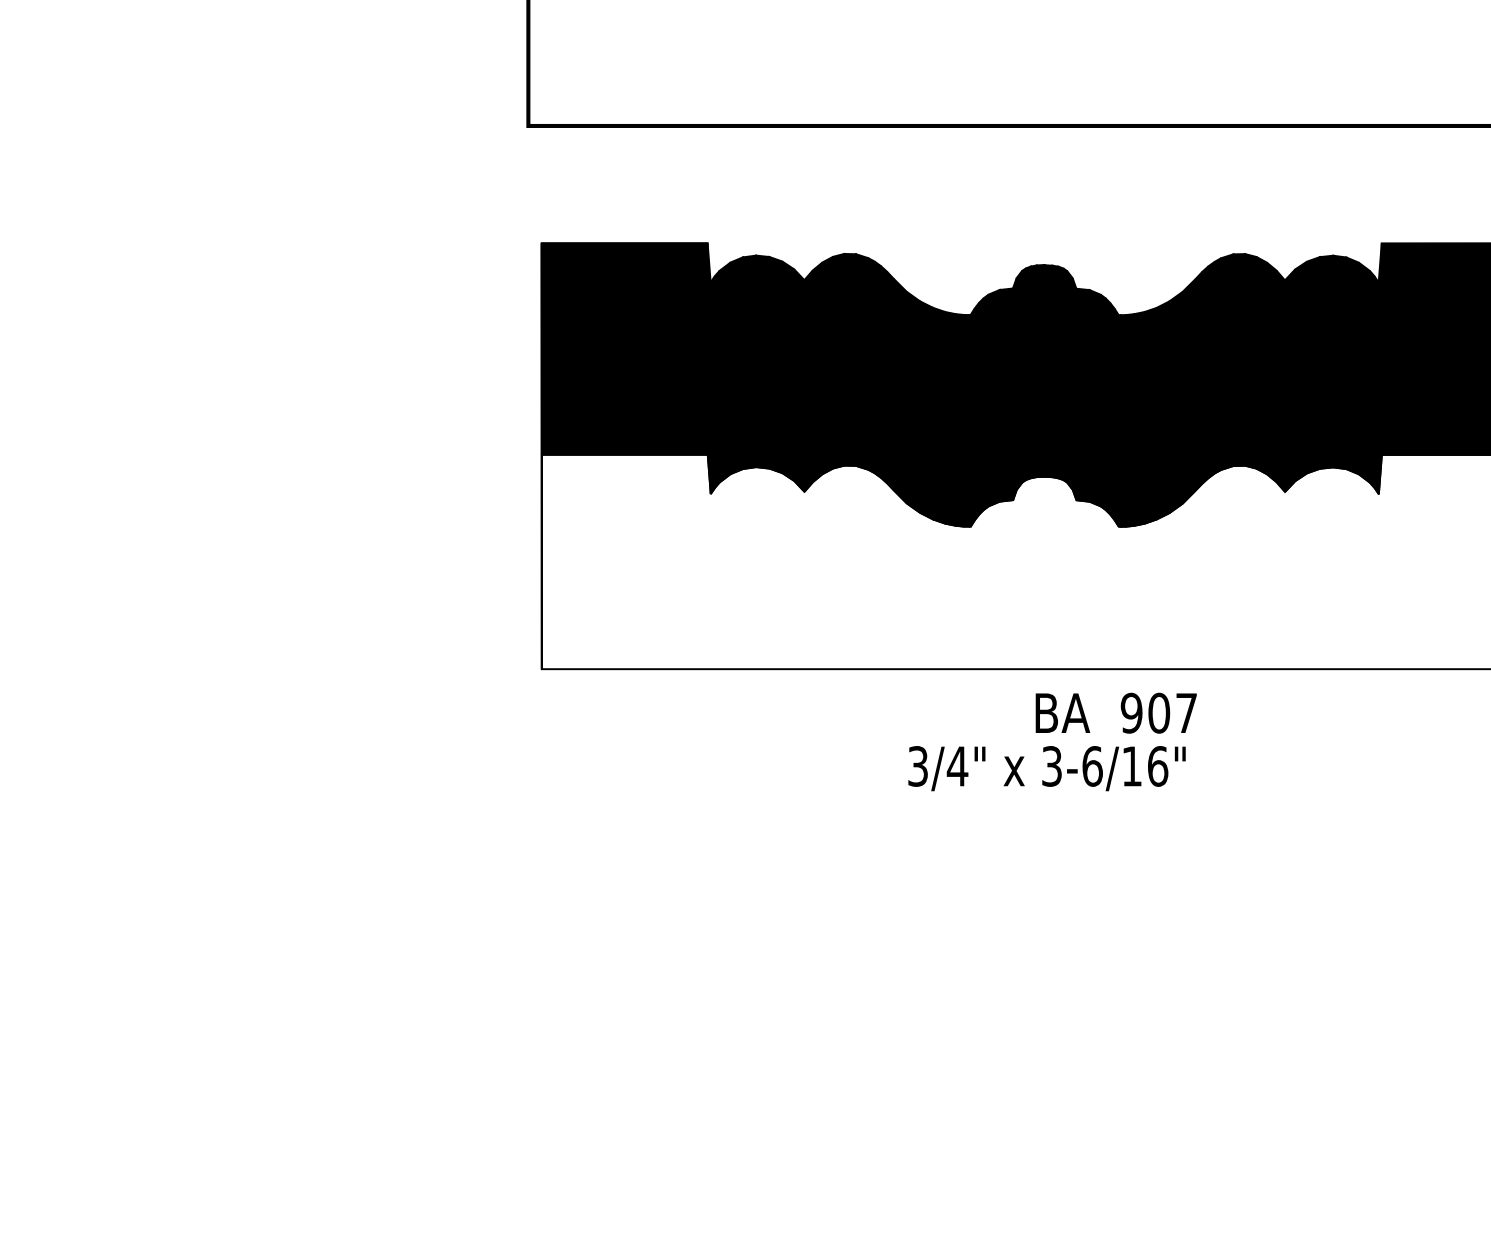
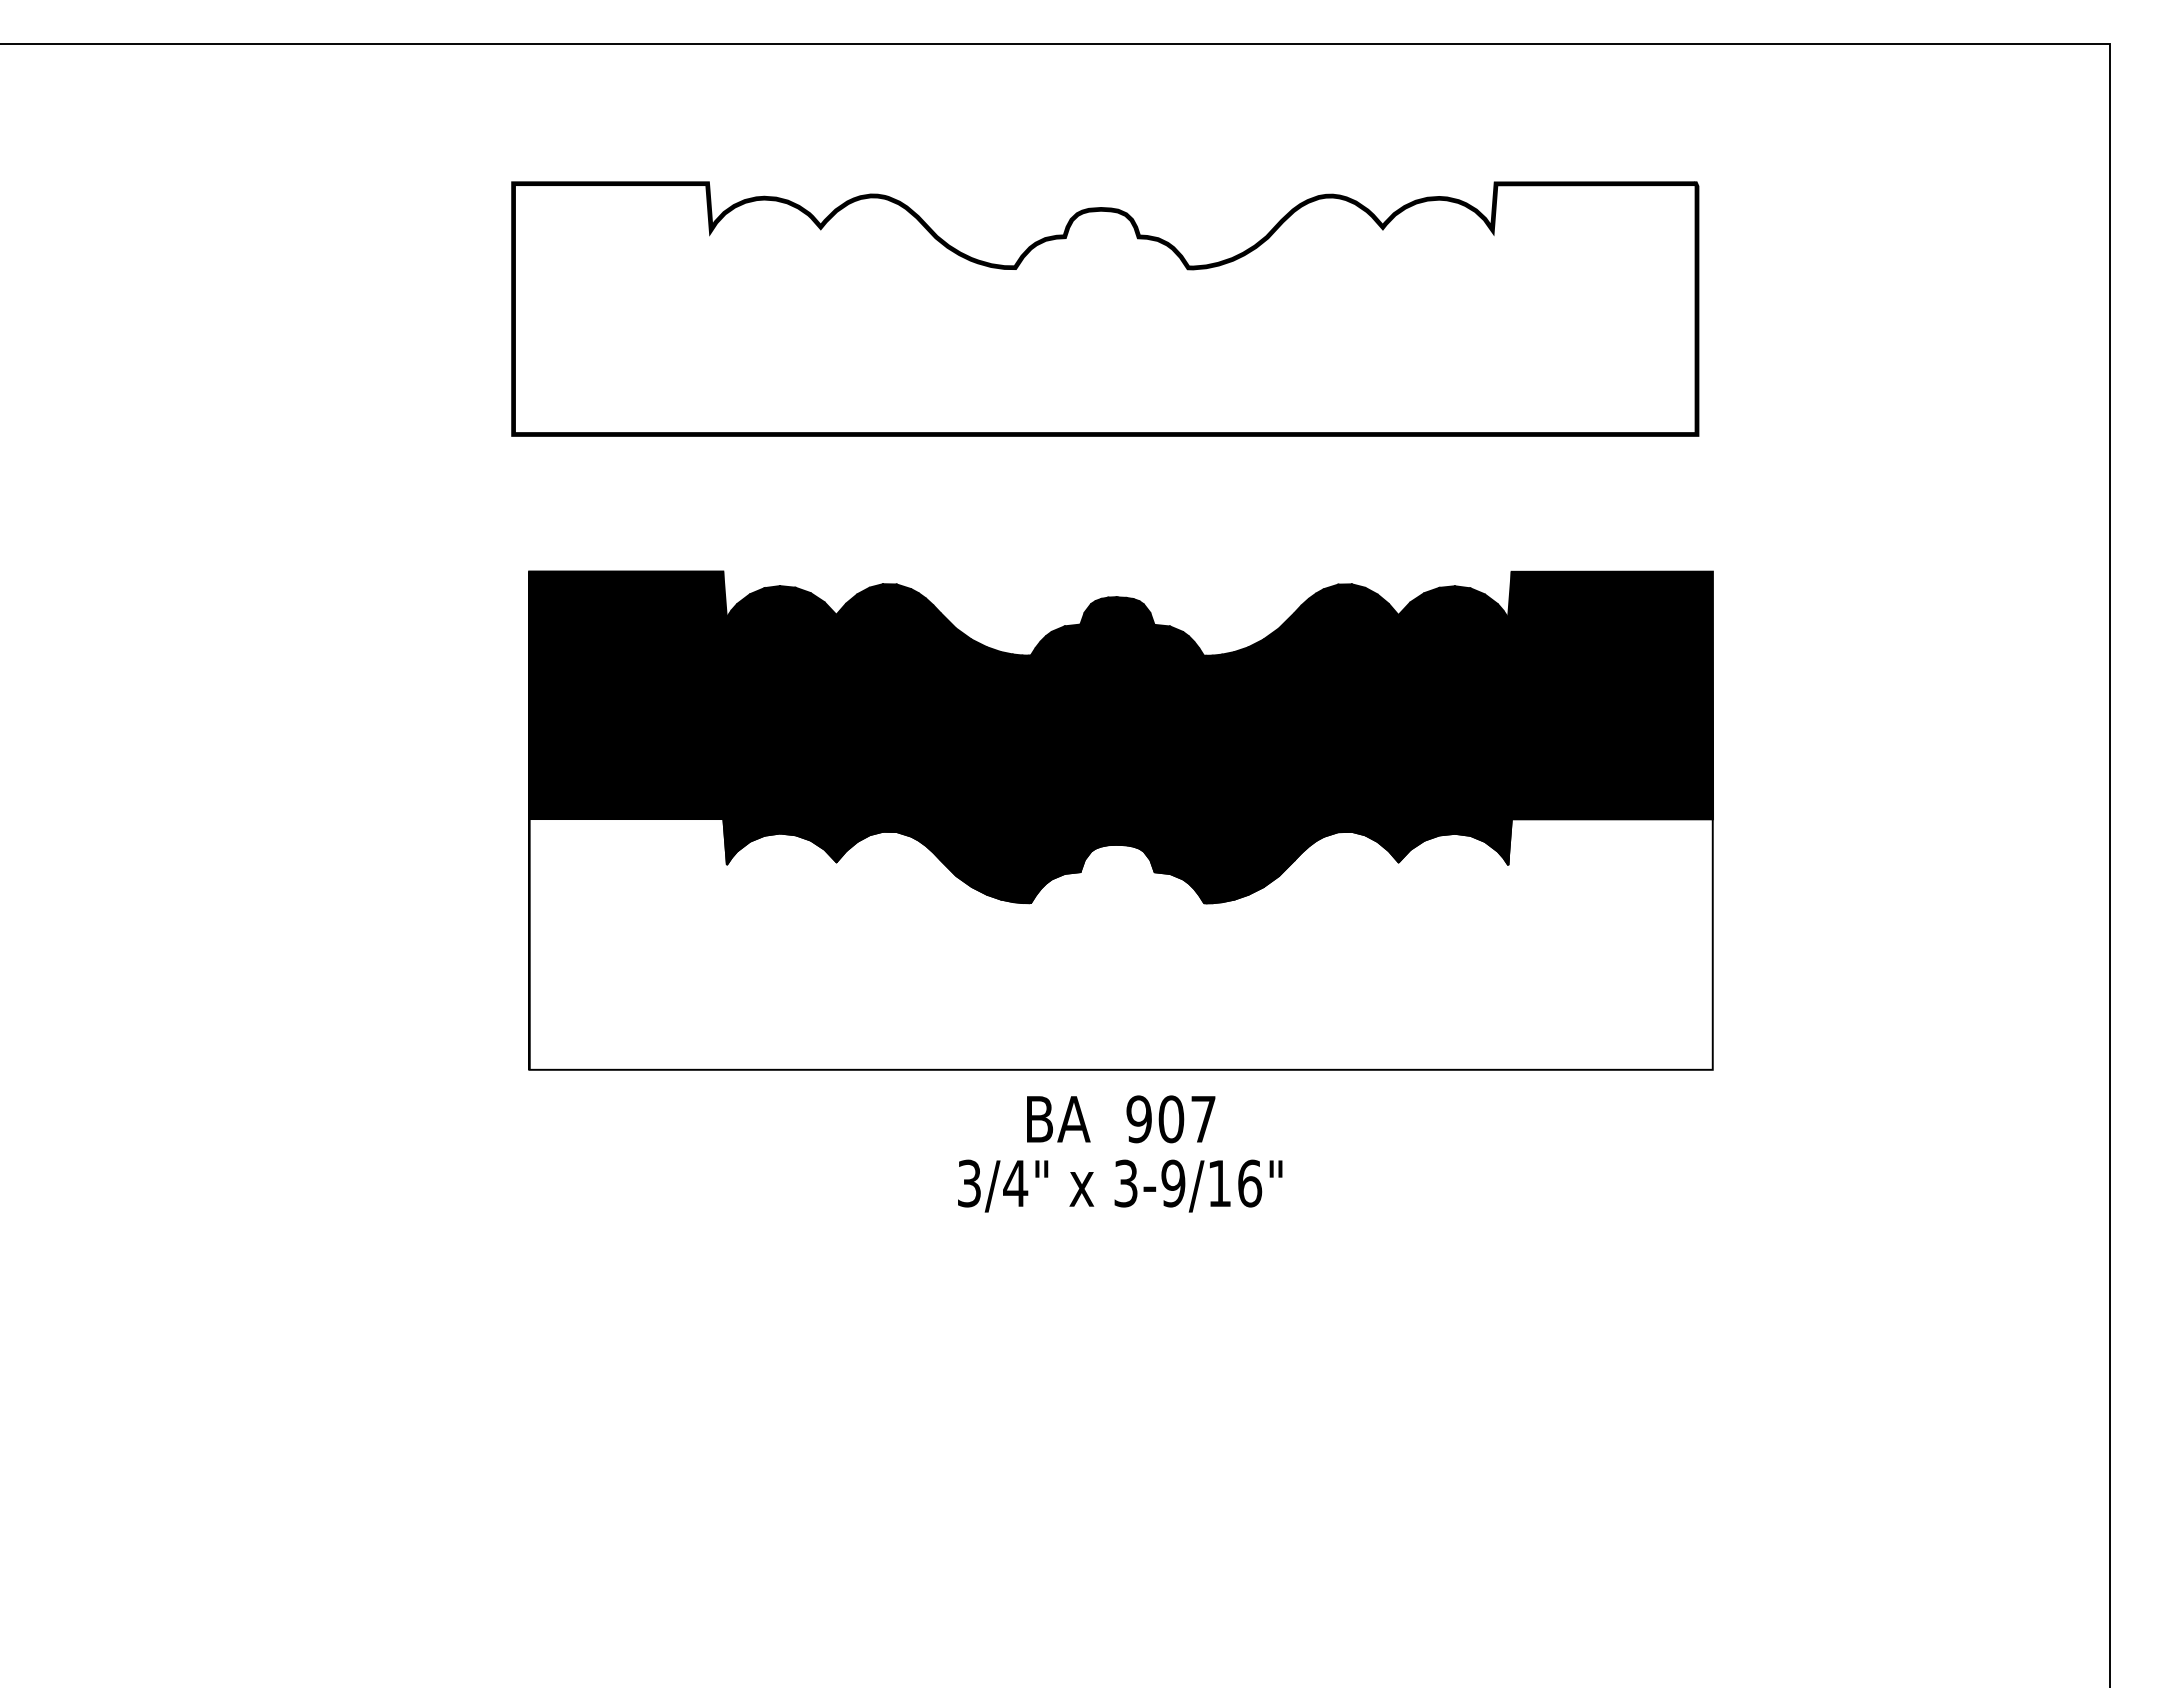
text: (1116, 713) -> (1121, 1119), moved
text: (1092, 766) -> (1173, 1183), 3-6/16" -> 3-9/16"

